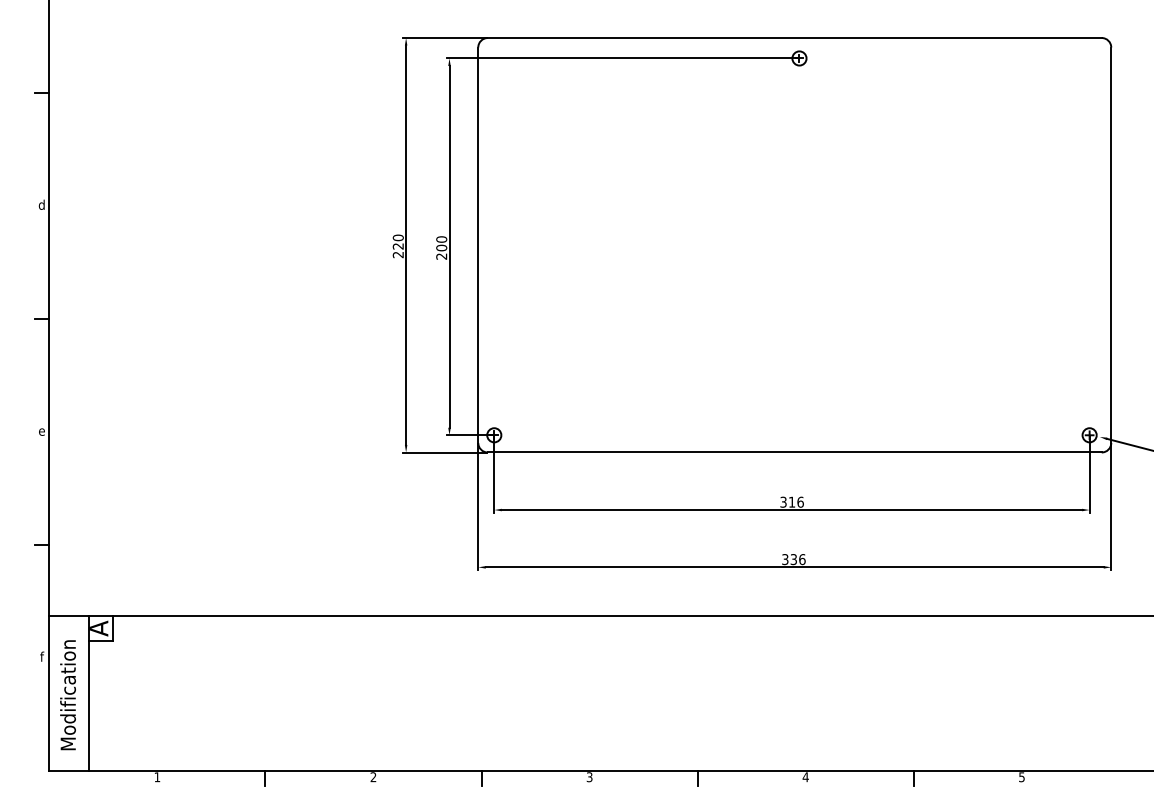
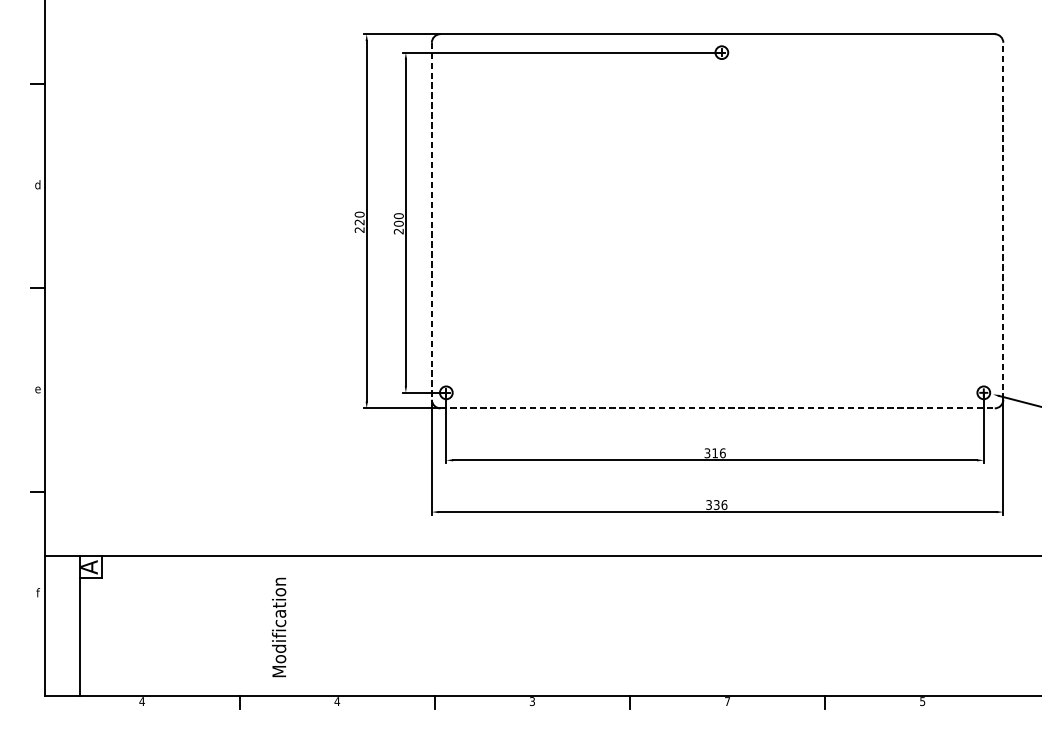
line: (478, 245) -> (432, 221), solid -> dashed
line: (1111, 245) -> (1003, 221), solid -> dashed
line: (794, 452) -> (717, 408), solid -> dashed
text: (67, 695) -> (278, 627), moved
text: (157, 777) -> (142, 701), 1 -> 4
text: (373, 777) -> (337, 701), 2 -> 4
text: (805, 777) -> (727, 701), 4 -> 7

